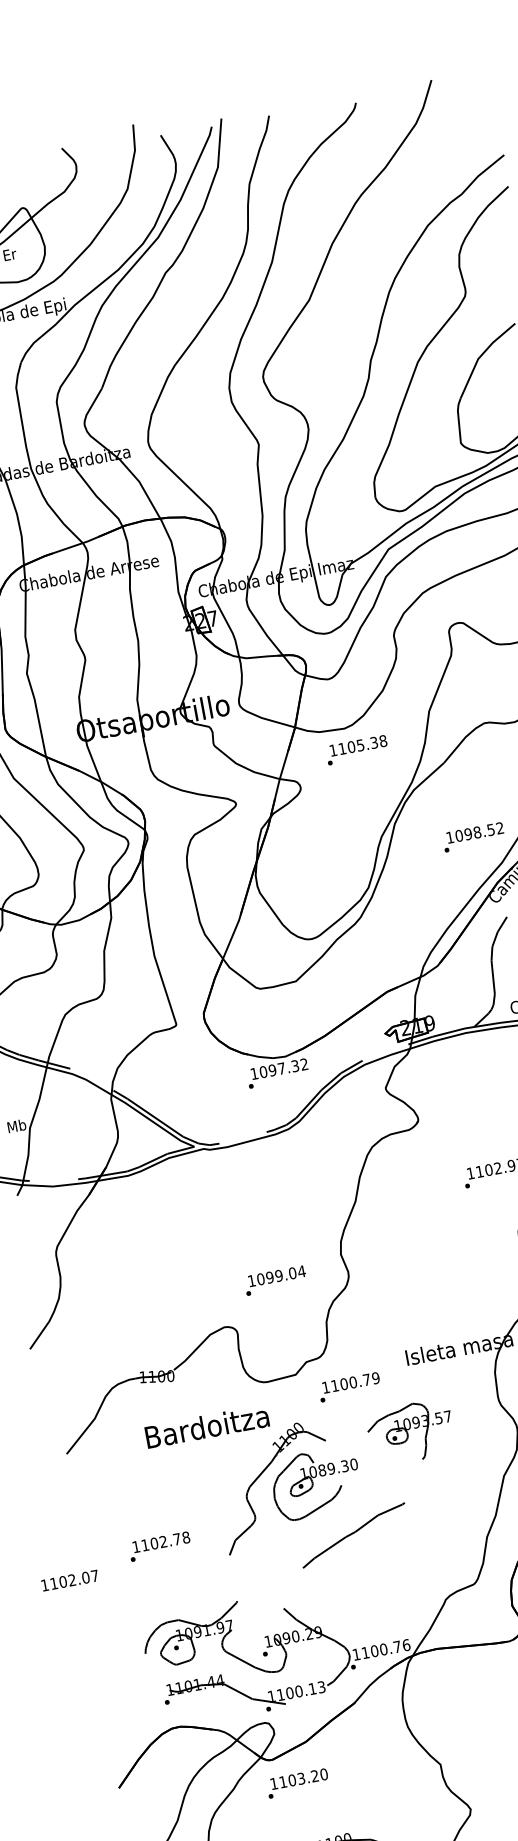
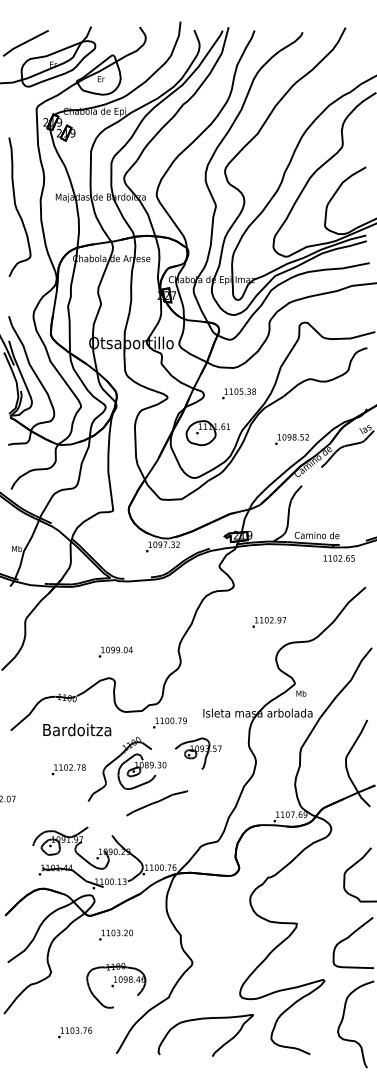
text: (355, 749) -> (238, 393), moved
part: (319, 854) -> (207, 433), added
text: (274, 1279) -> (115, 651), moved
text: (207, 1425) -> (77, 729), moved
text: (159, 1546) -> (68, 769), moved
text: (298, 1782) -> (116, 934), moved

